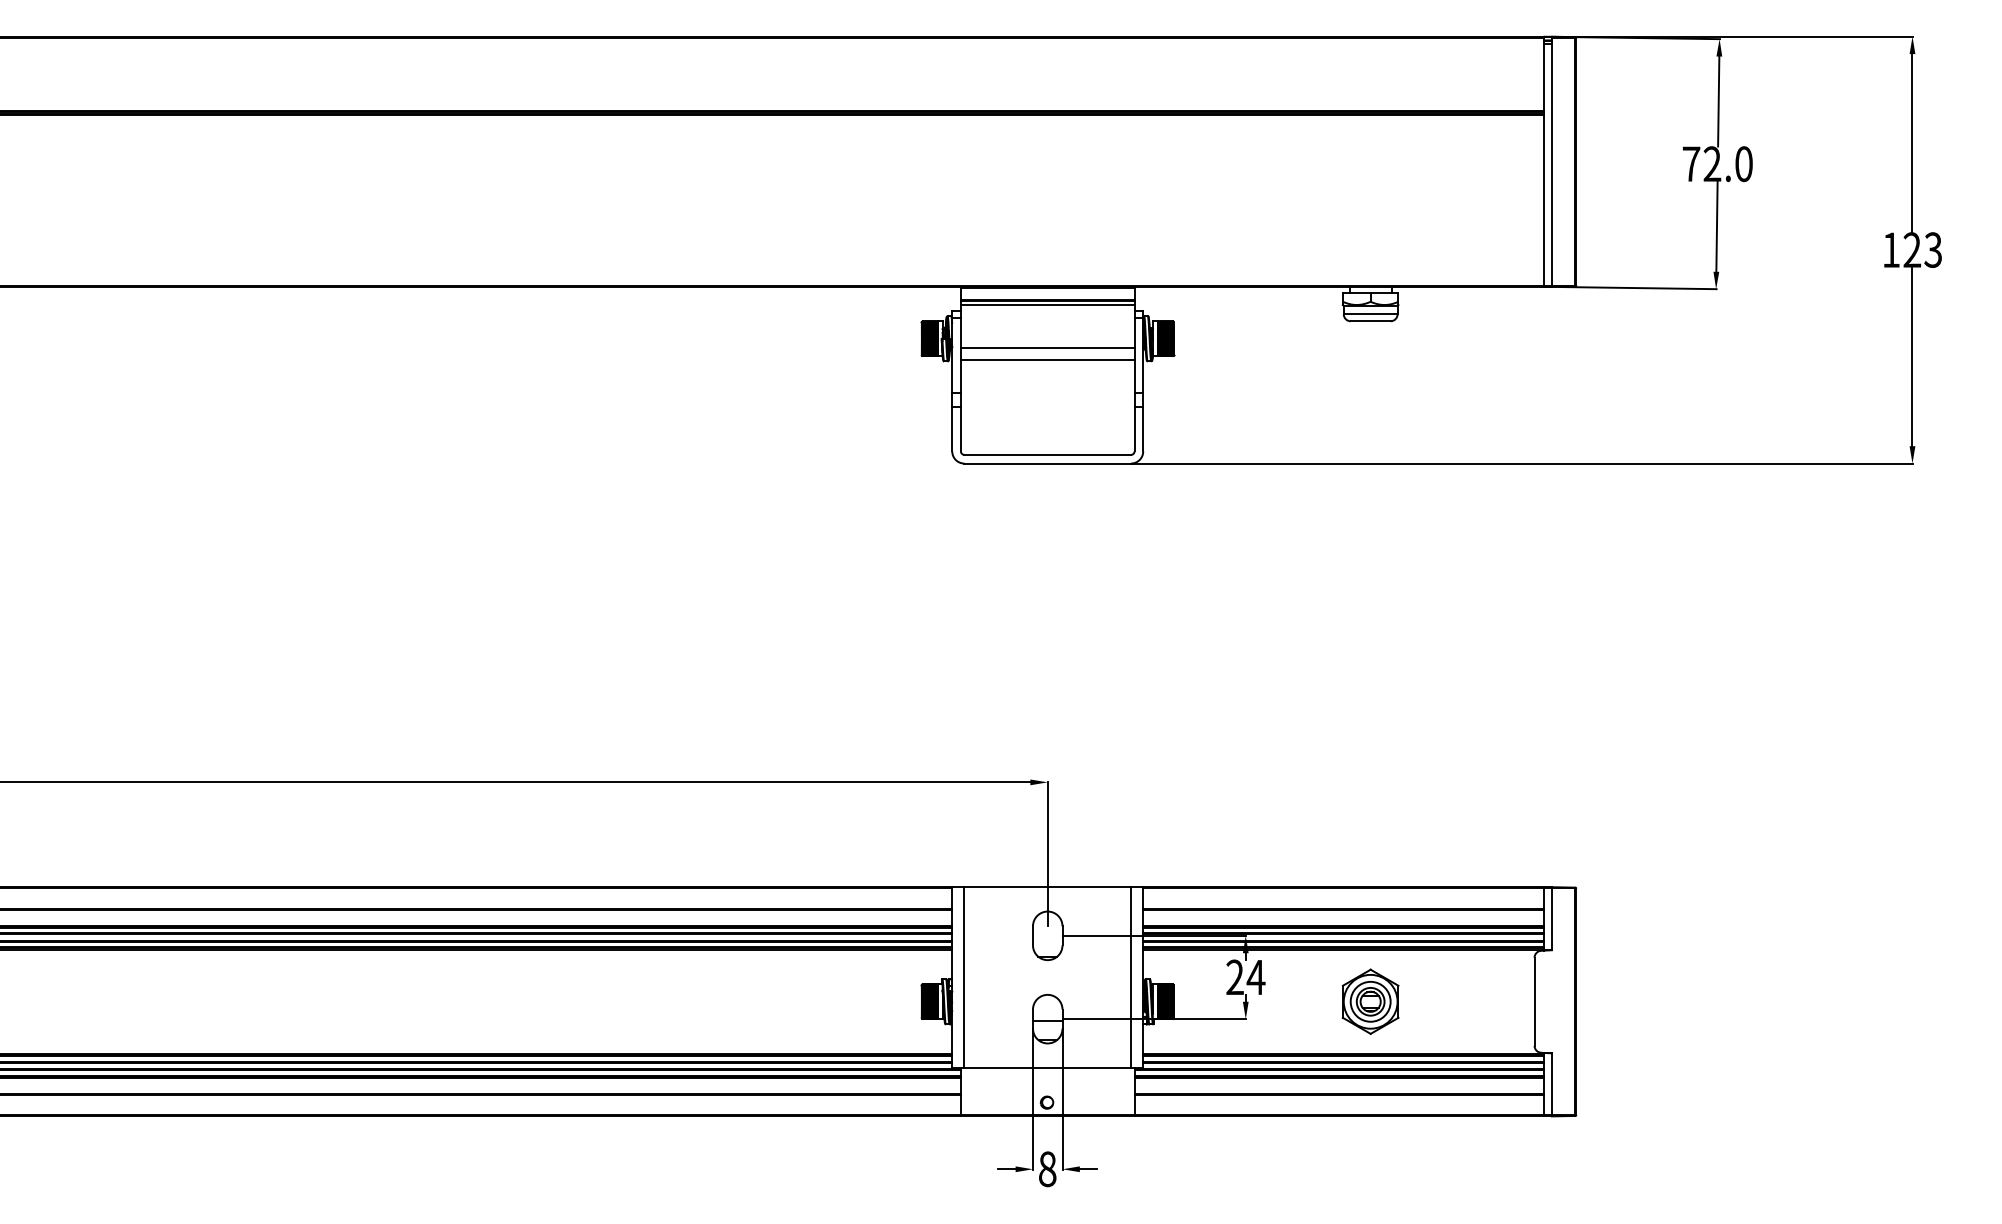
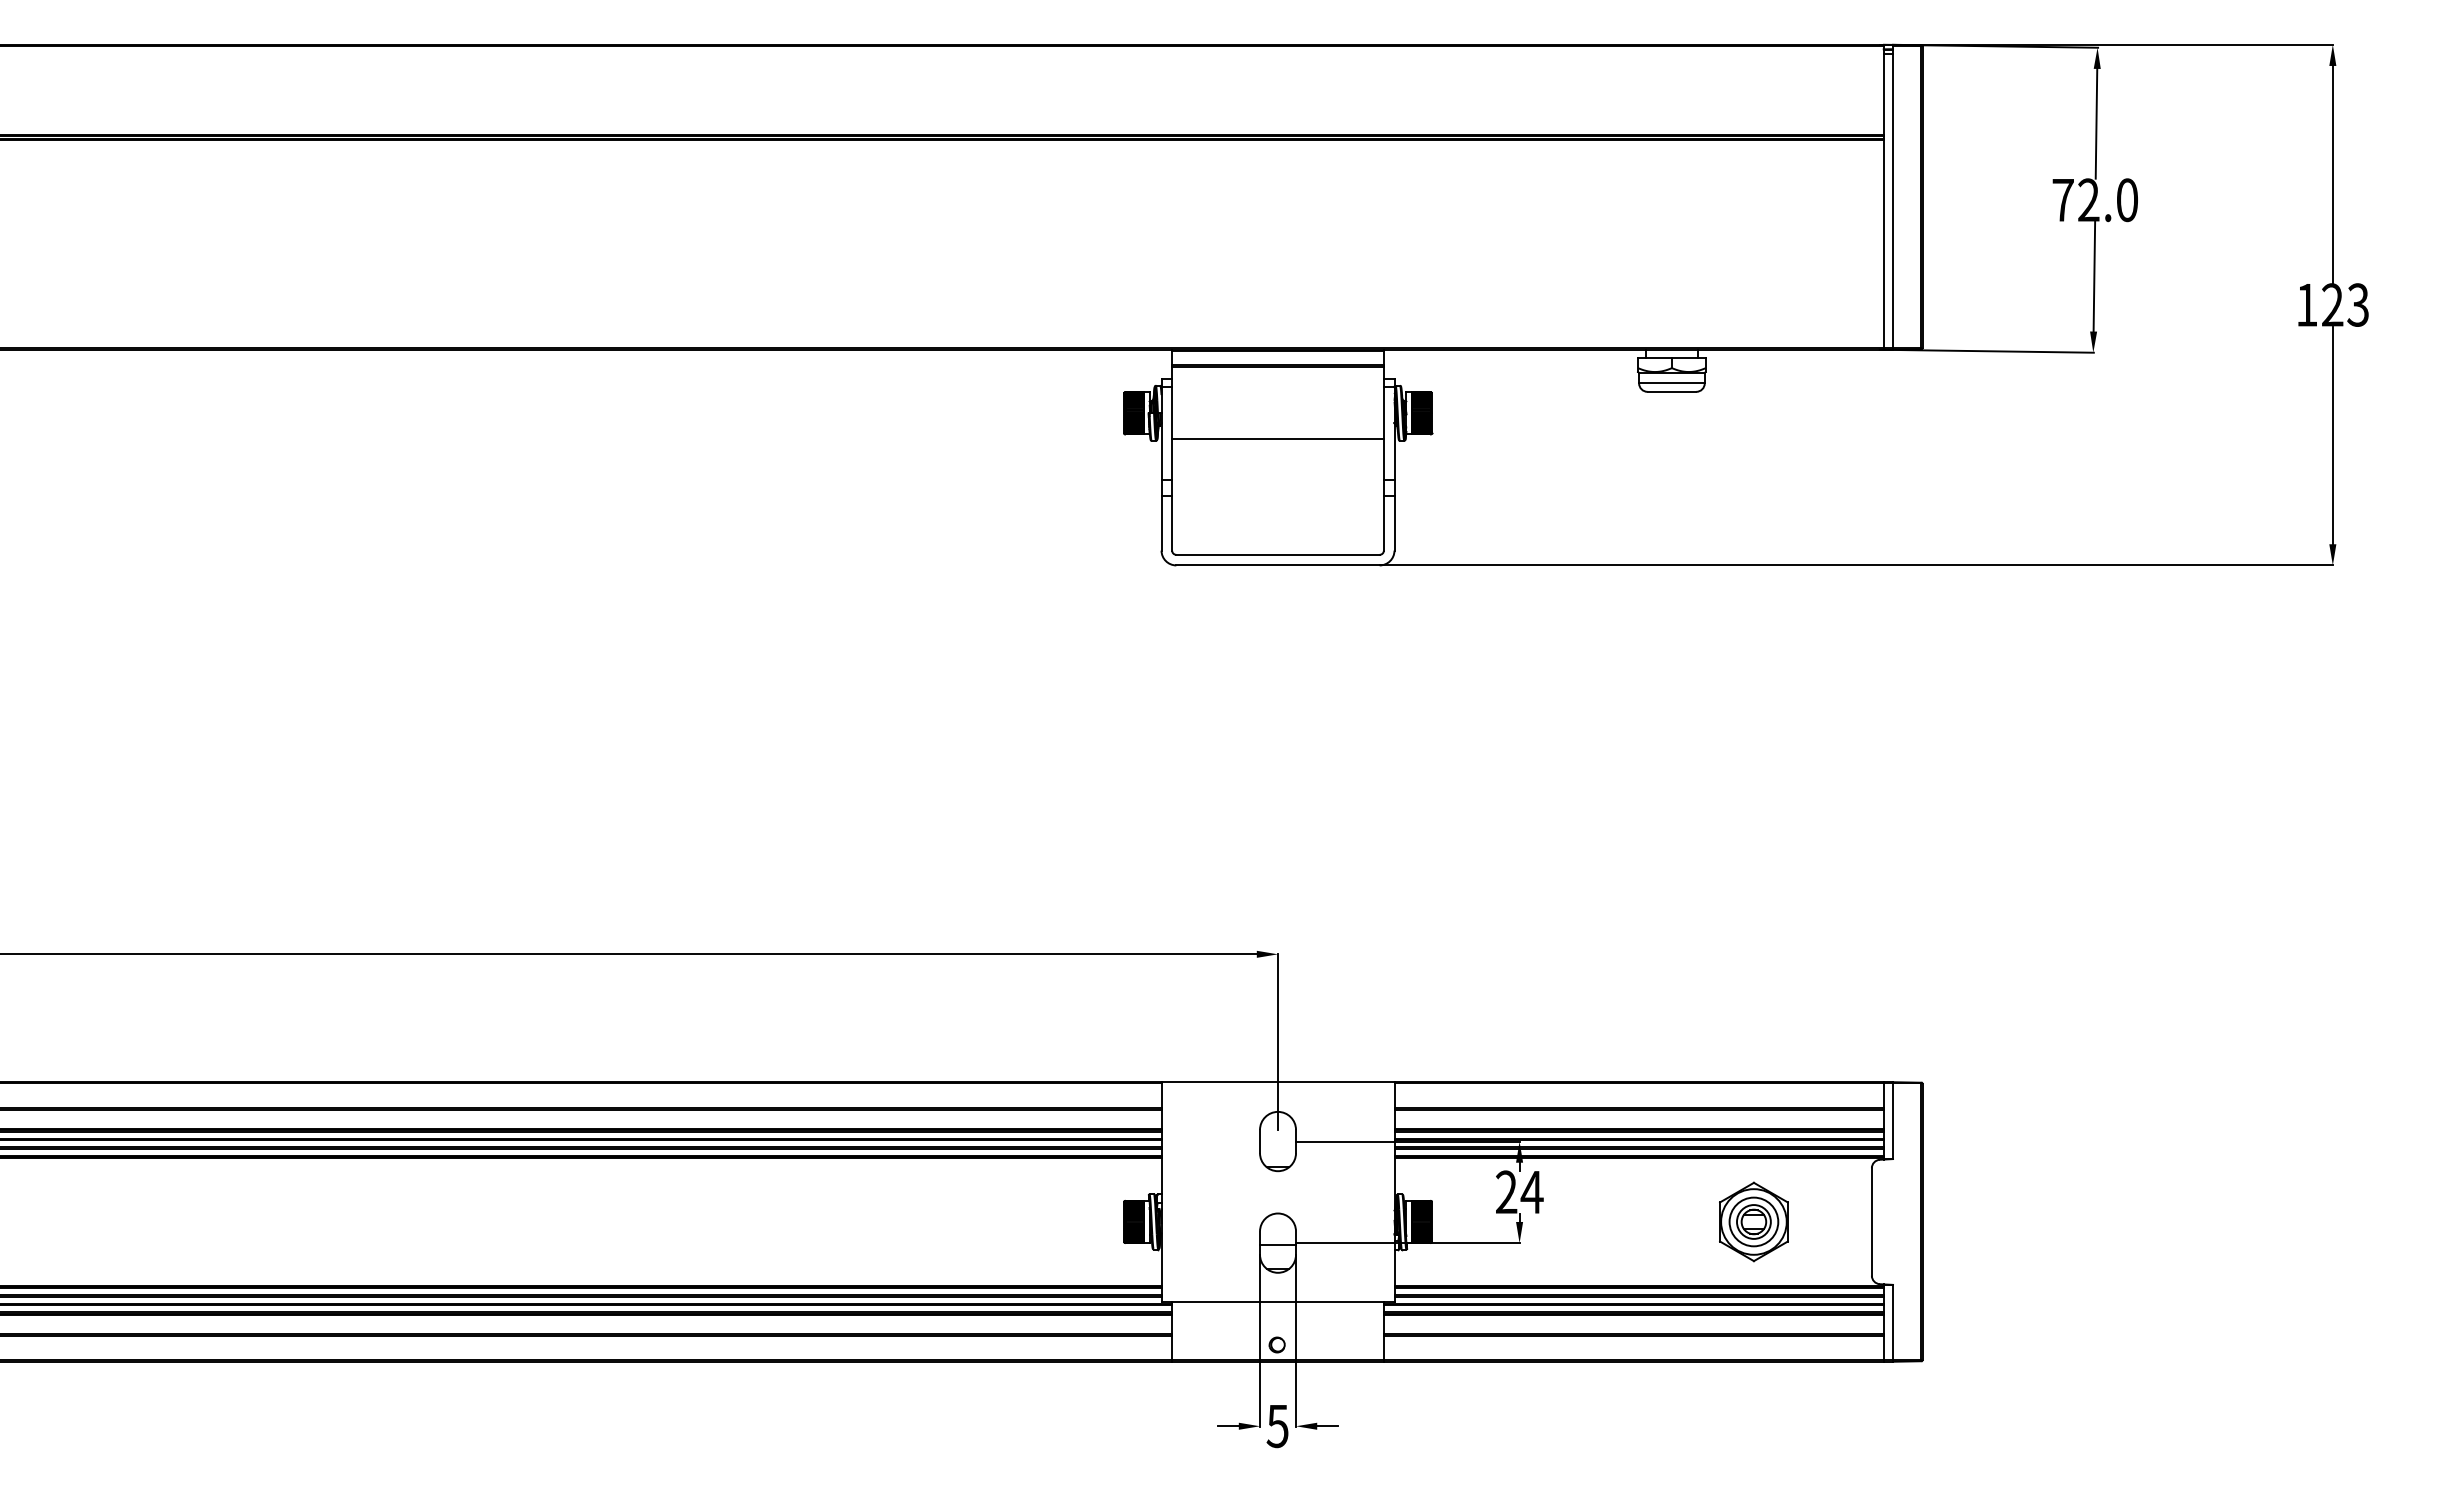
line: (1047, 304) -> (1277, 371), removed
line: (1047, 347) -> (1277, 423), removed
line: (964, 977) -> (1176, 1192), removed
line: (1130, 977) -> (1379, 1192), removed
part: (1370, 1001) -> (1753, 1221), moved
text: (1047, 1169) -> (1277, 1426), 8 -> 5

